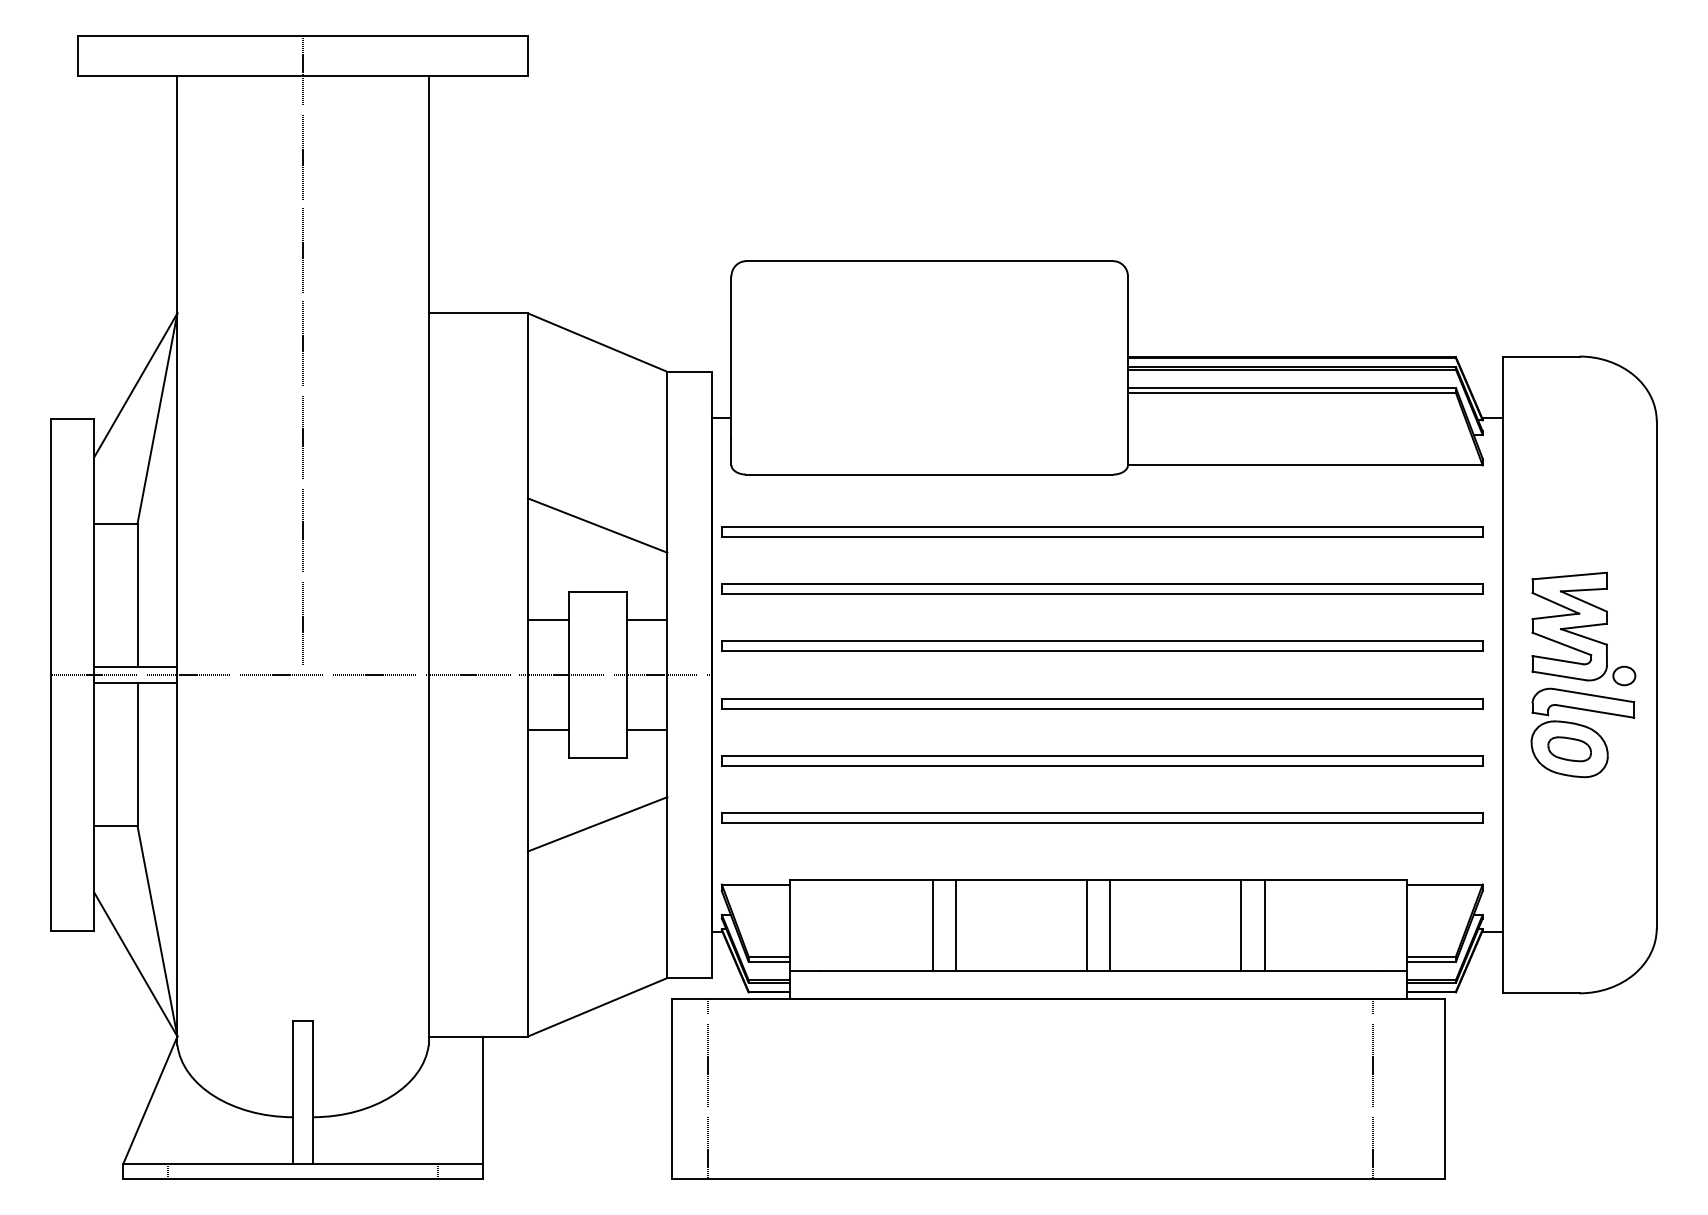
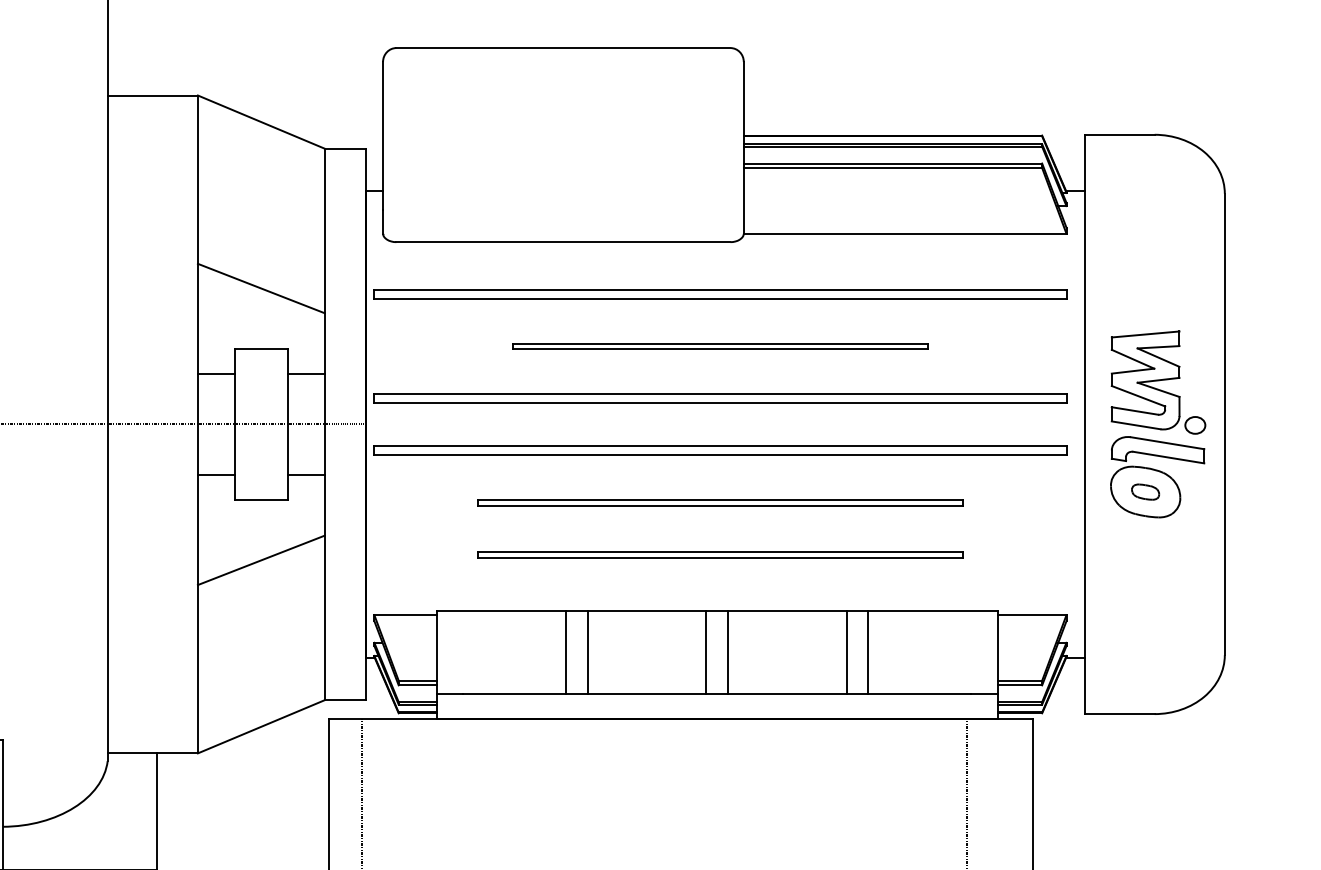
part: (1102, 588) -> (720, 345), size x0.6
part: (1569, 749) -> (1145, 492), size x0.7
part: (1102, 760) -> (720, 502), size x0.7
part: (1102, 817) -> (720, 554), size x0.7

